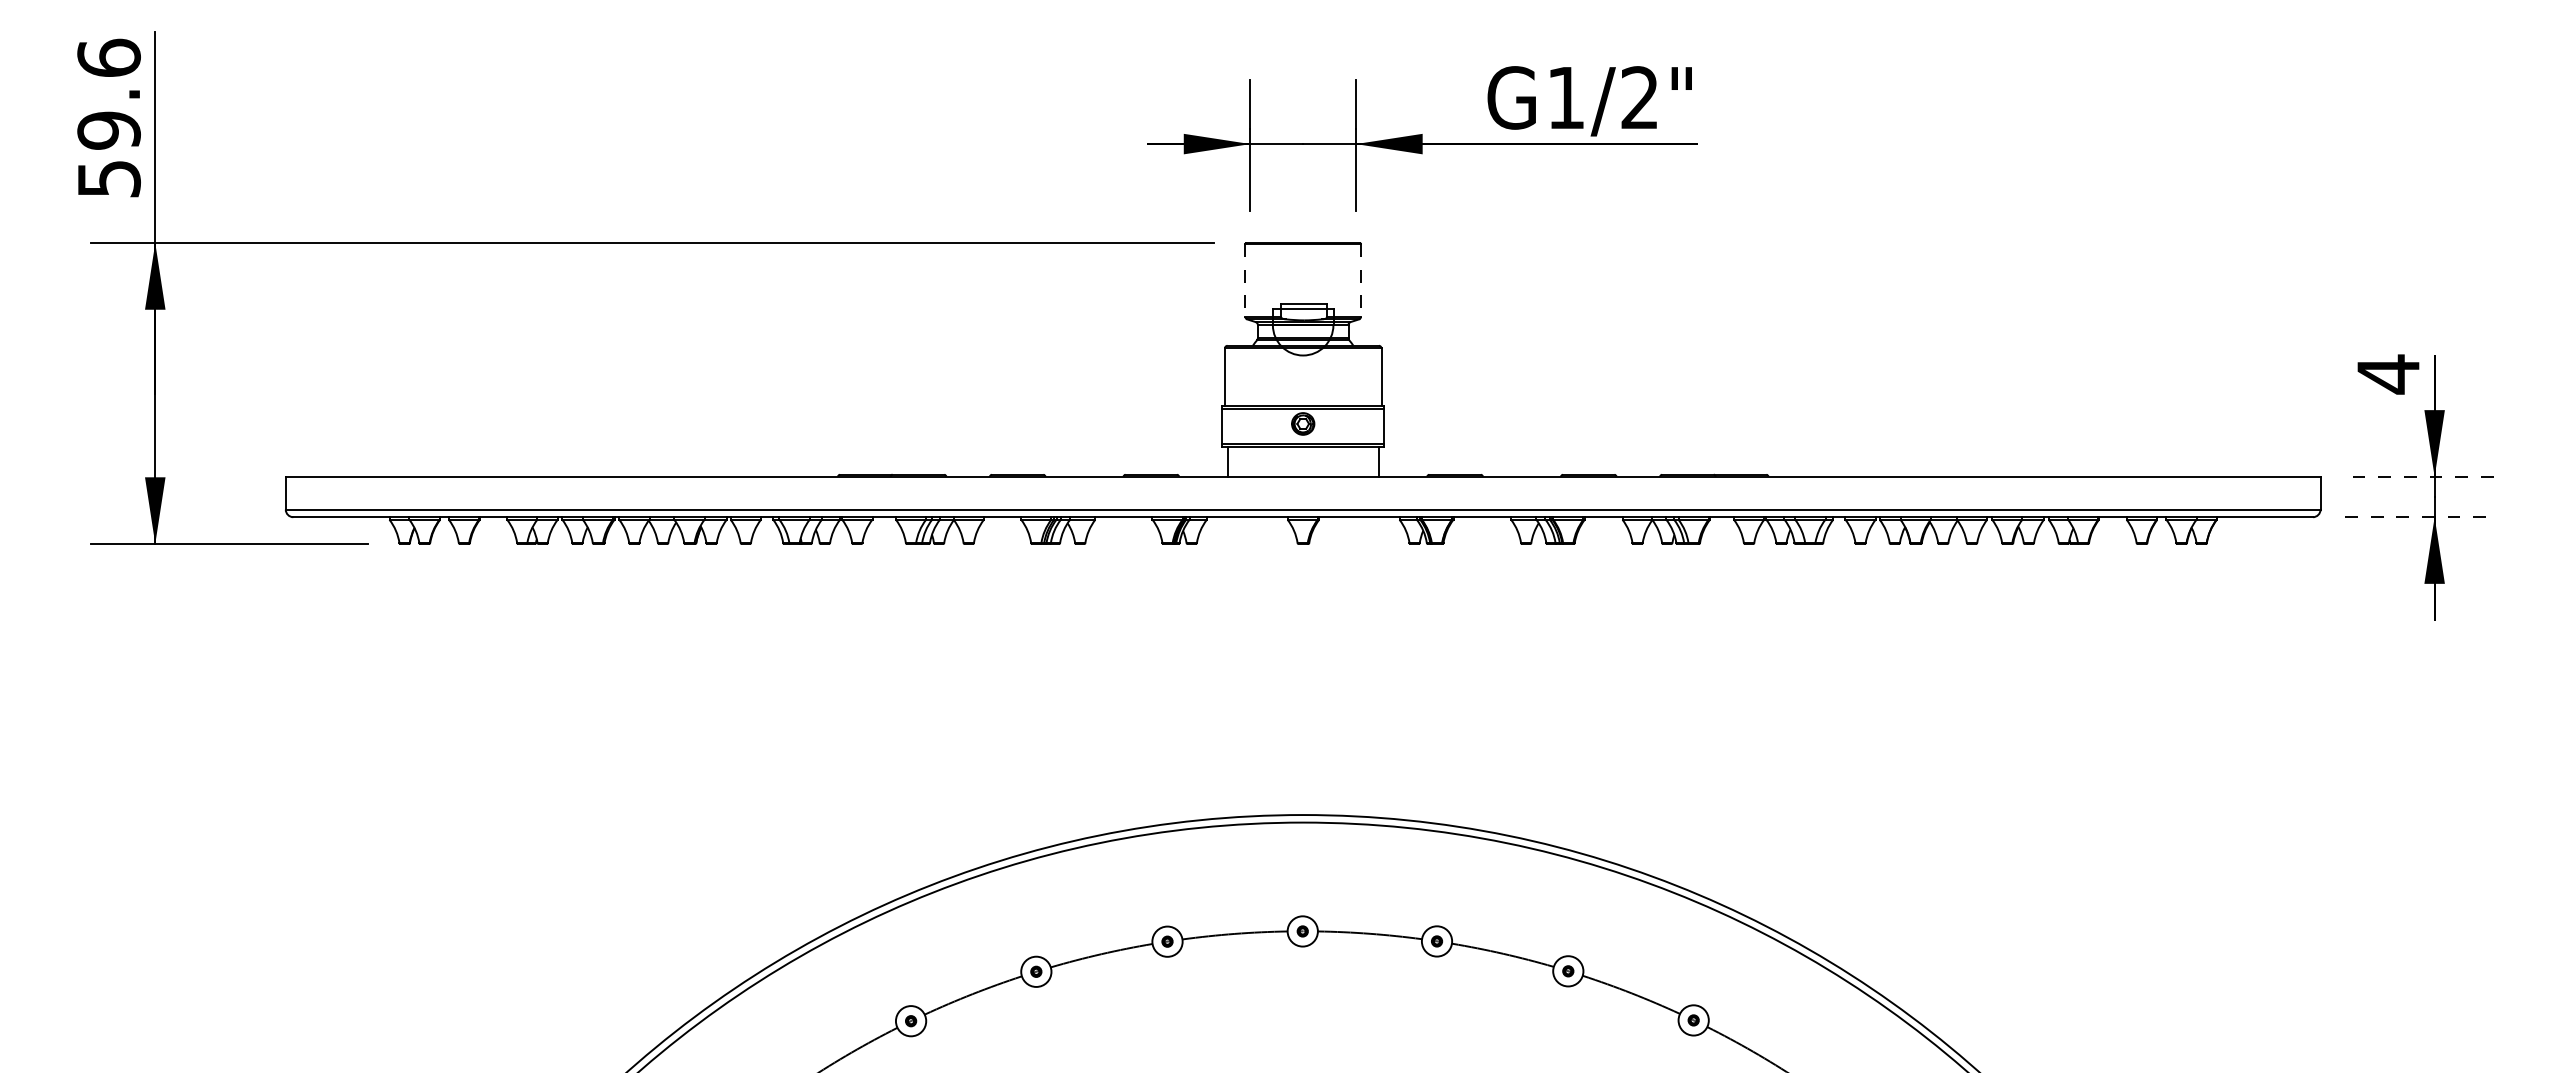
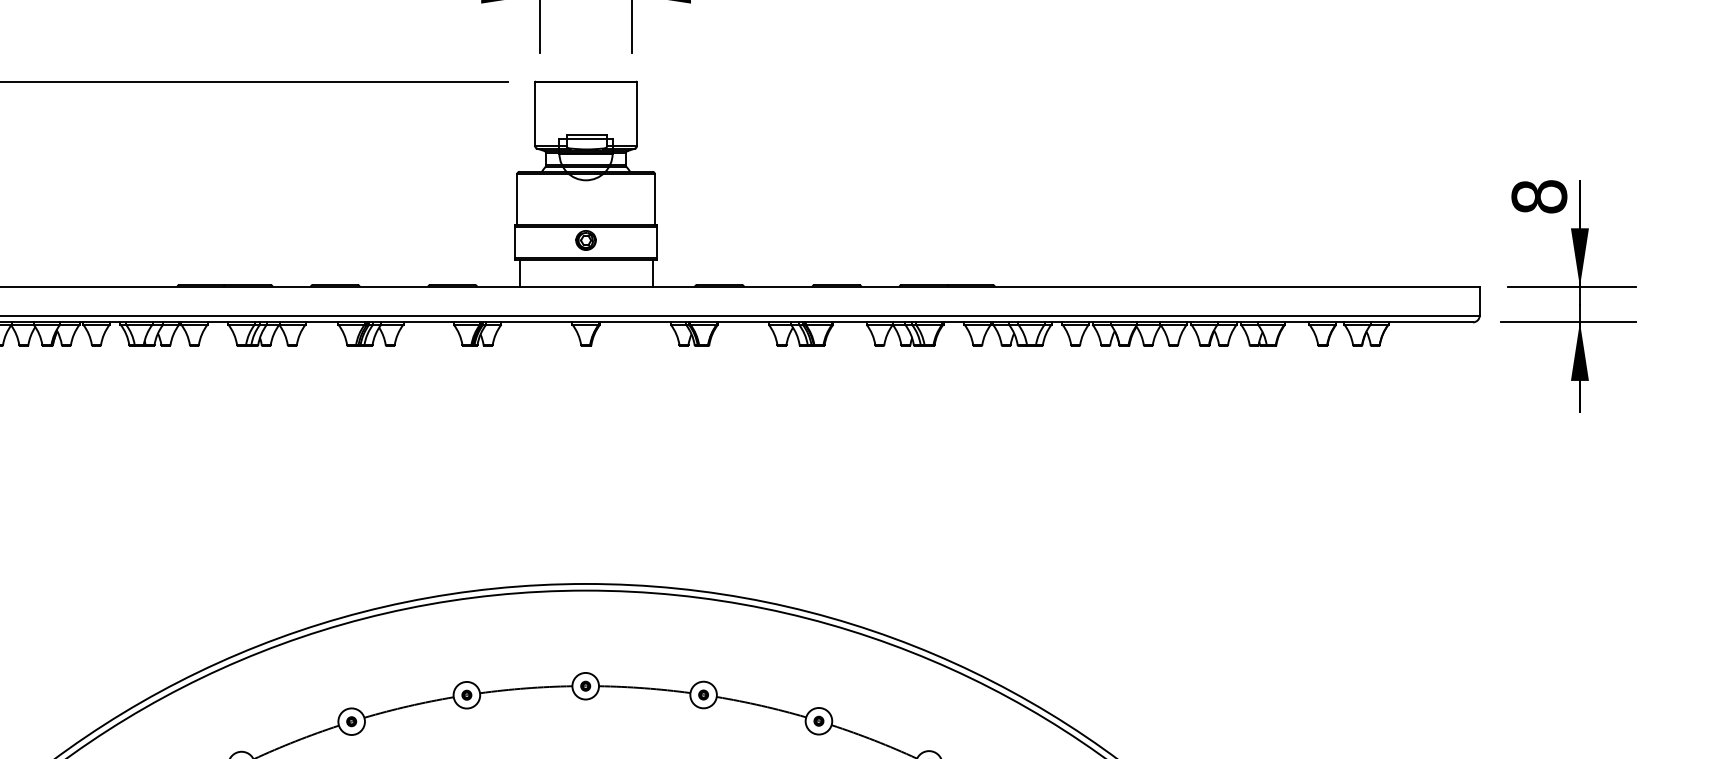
line: (1245, 281) -> (535, 115), dashed -> solid
line: (1360, 281) -> (636, 115), dashed -> solid
text: (2388, 374) -> (1539, 197), 4 -> 8
line: (2426, 476) -> (1572, 286), dashed -> solid
line: (2421, 517) -> (1568, 322), dashed -> solid

